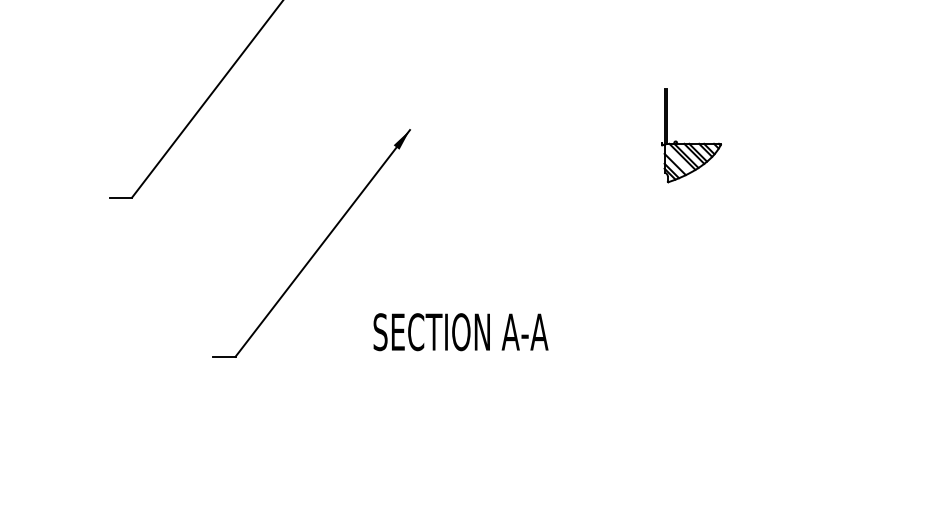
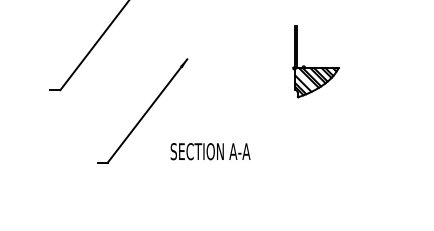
part: (690, 134) -> (315, 61), size x1.67

